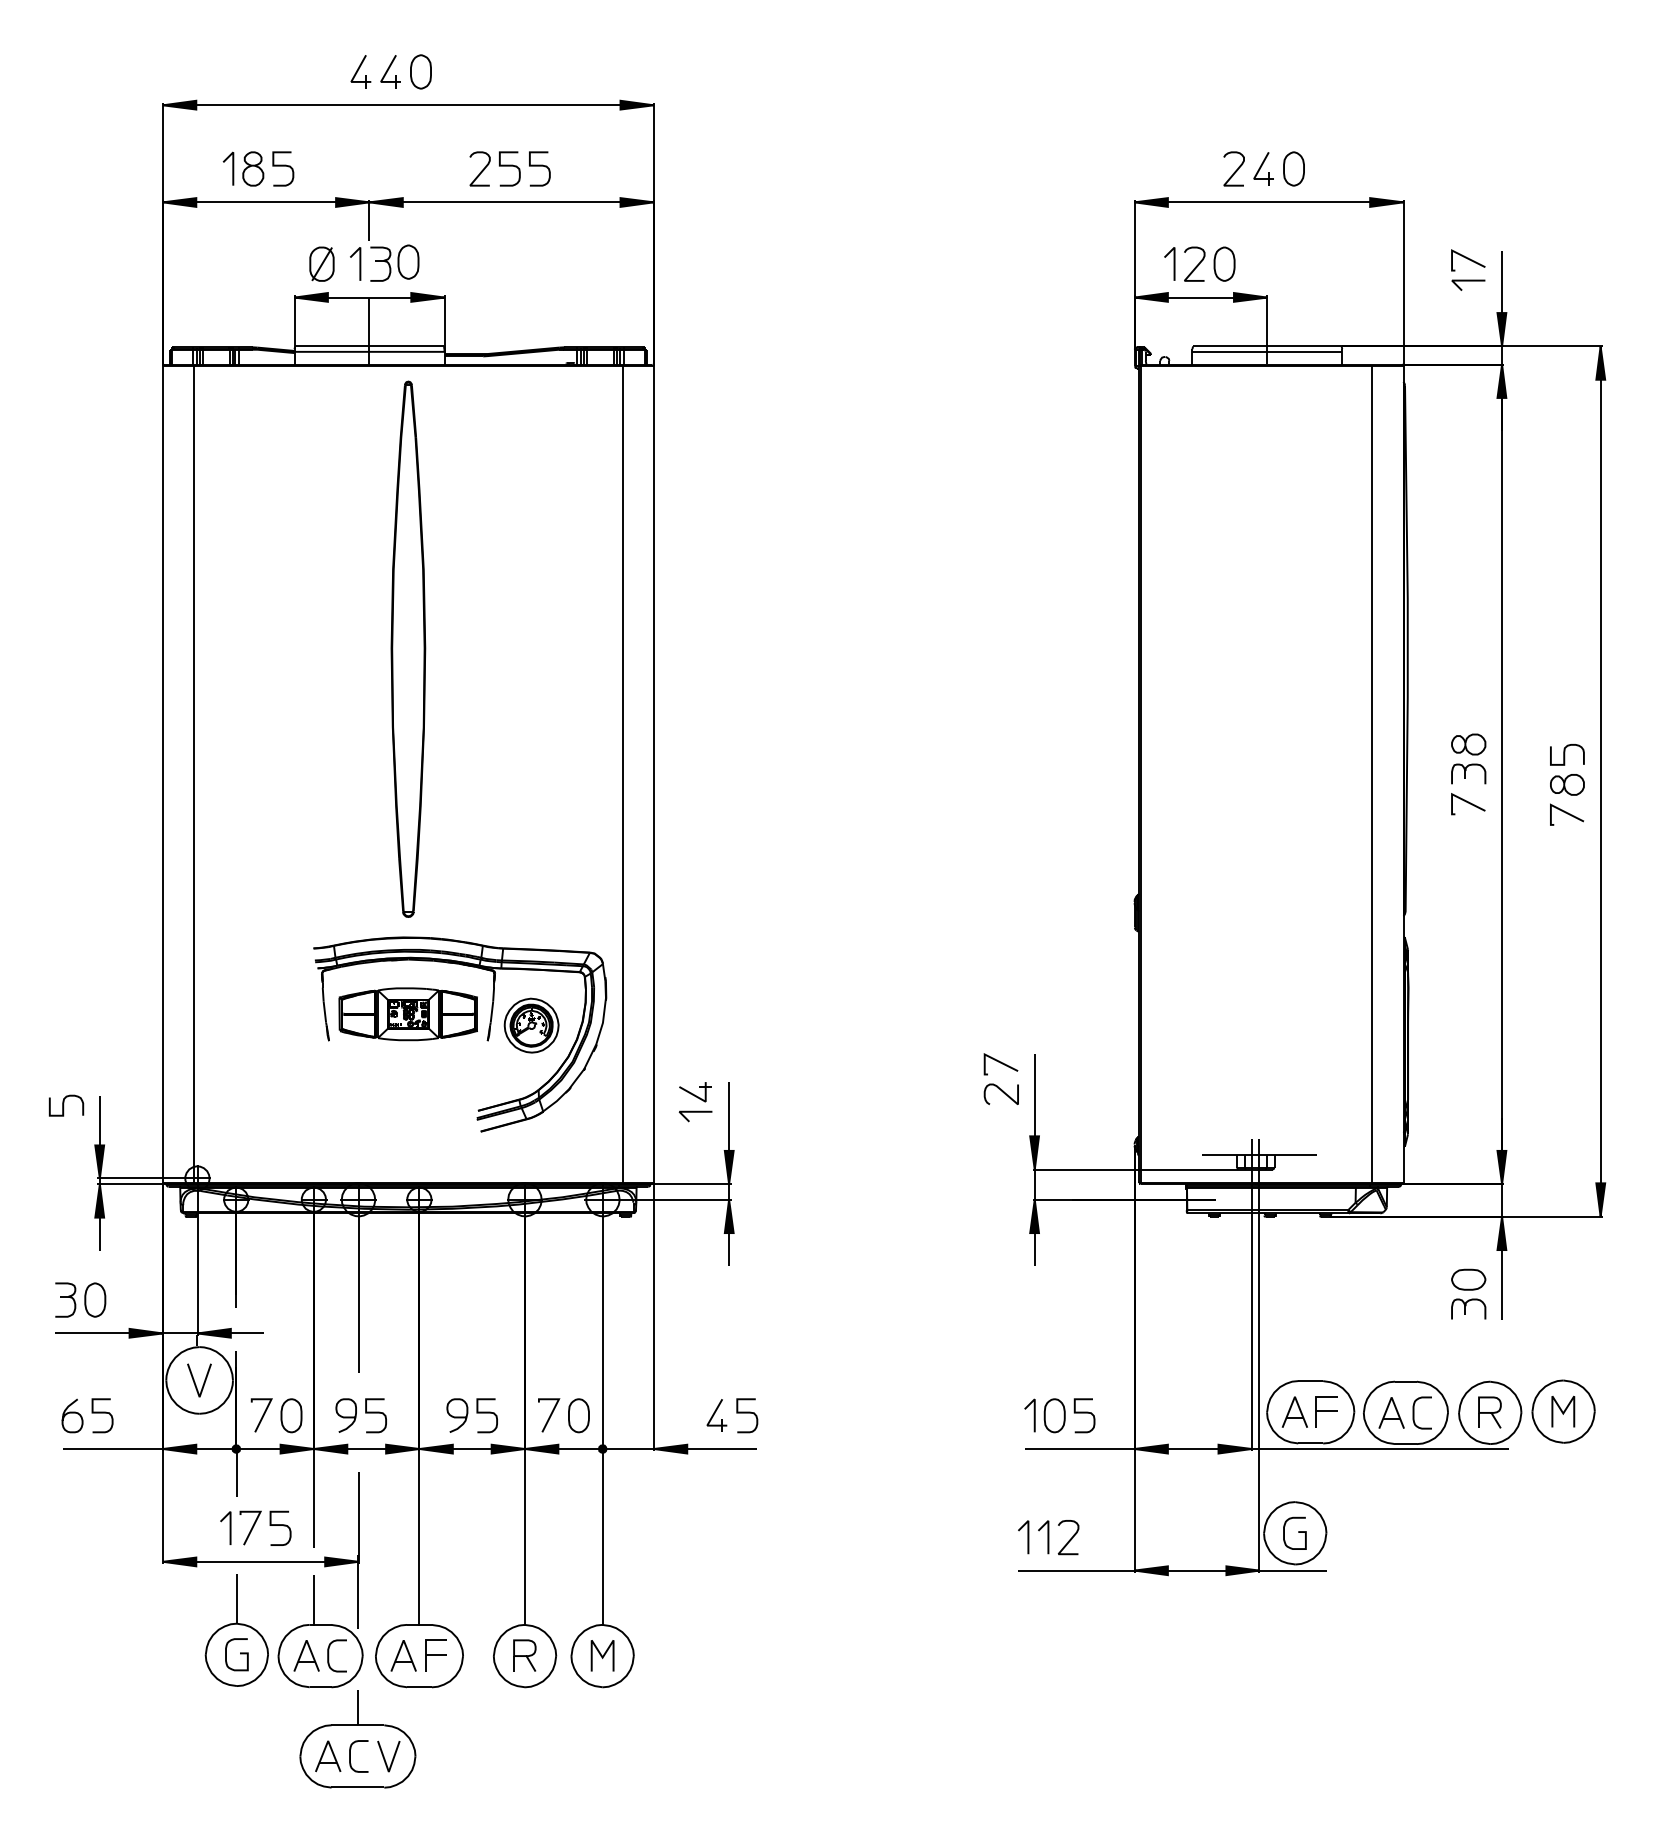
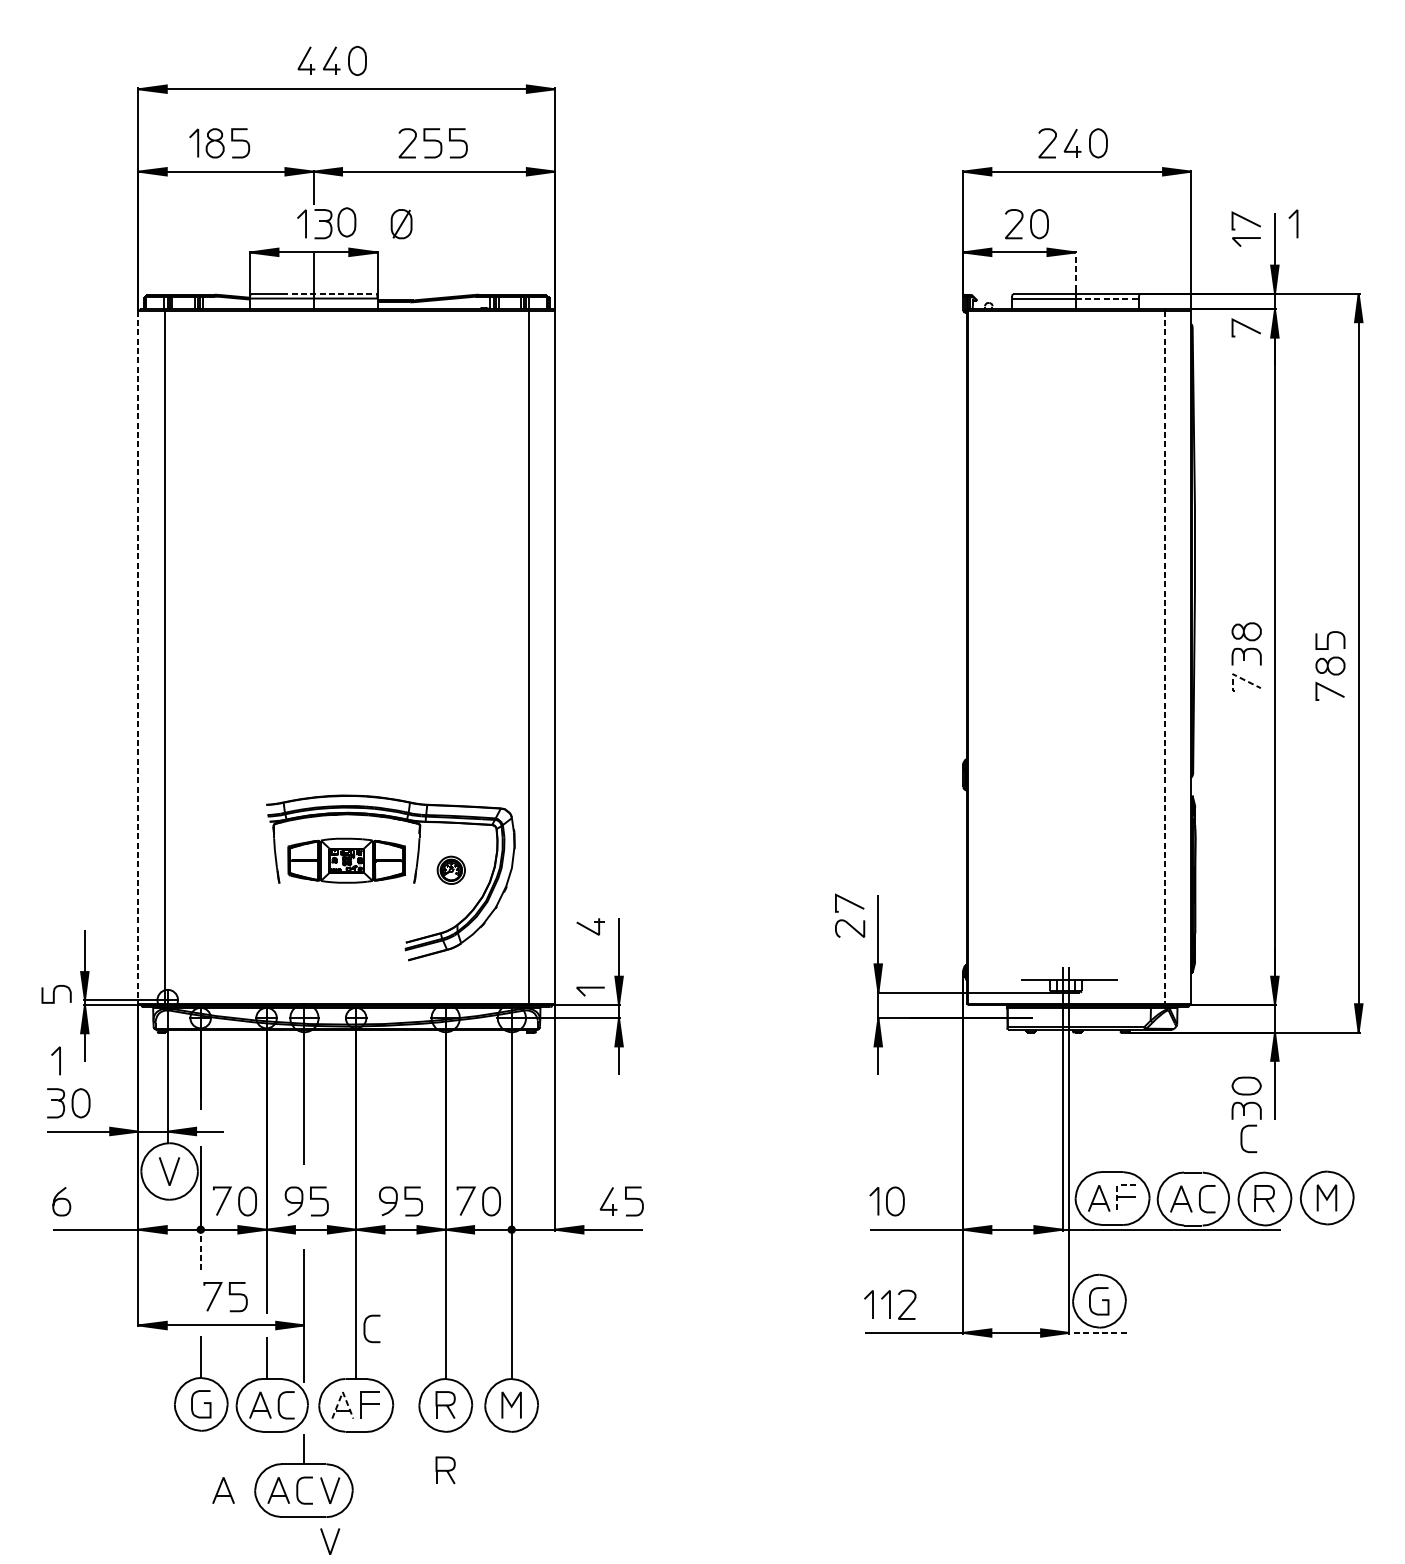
part: (321, 263) -> (401, 223), moved
line: (1173, 263) -> (1296, 223), moved
line: (1267, 318) -> (1075, 270), solid -> dashed
line: (388, 346) -> (329, 293), solid -> dashed
line: (1305, 351) -> (1108, 298), solid -> dashed
line: (1468, 385) -> (1246, 327), added
part: (408, 648) -> (346, 550), removed
line: (162, 774) -> (138, 657), solid -> dashed
line: (1372, 774) -> (1165, 657), solid -> dashed
line: (1457, 796) -> (1237, 675), solid -> dashed
part: (531, 1025) -> (451, 870), size x0.6
curve: (64, 1105) -> (54, 994), moved
line: (695, 1112) -> (590, 988), moved
curve: (1463, 1341) -> (1242, 1138), added
line: (1316, 1400) -> (1117, 1188), solid -> dashed
curve: (102, 1413) -> (87, 1199), removed
curve: (1084, 1413) -> (920, 1199), removed
line: (236, 1472) -> (200, 1249), solid -> dashed
line: (229, 1527) -> (59, 1060), moved
curve: (430, 1565) -> (365, 1328), added
line: (1293, 1570) -> (1097, 1332), solid -> dashed
line: (403, 1640) -> (342, 1392), solid -> dashed
part: (524, 1732) -> (445, 1470), added
part: (263, 1756) -> (223, 1490), added
line: (385, 1818) -> (327, 1543), added

